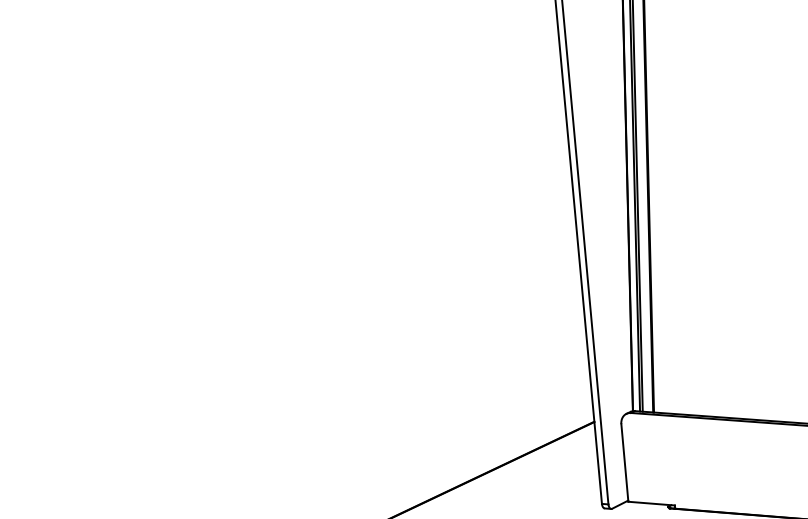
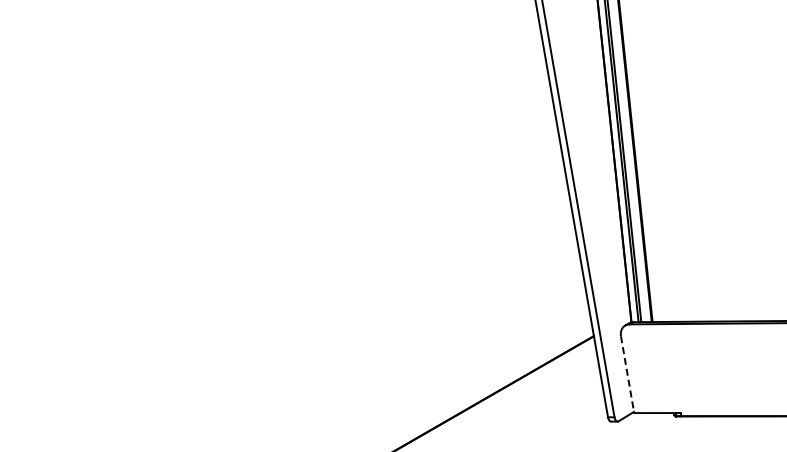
line: (624, 462) -> (627, 374), solid -> dashed

